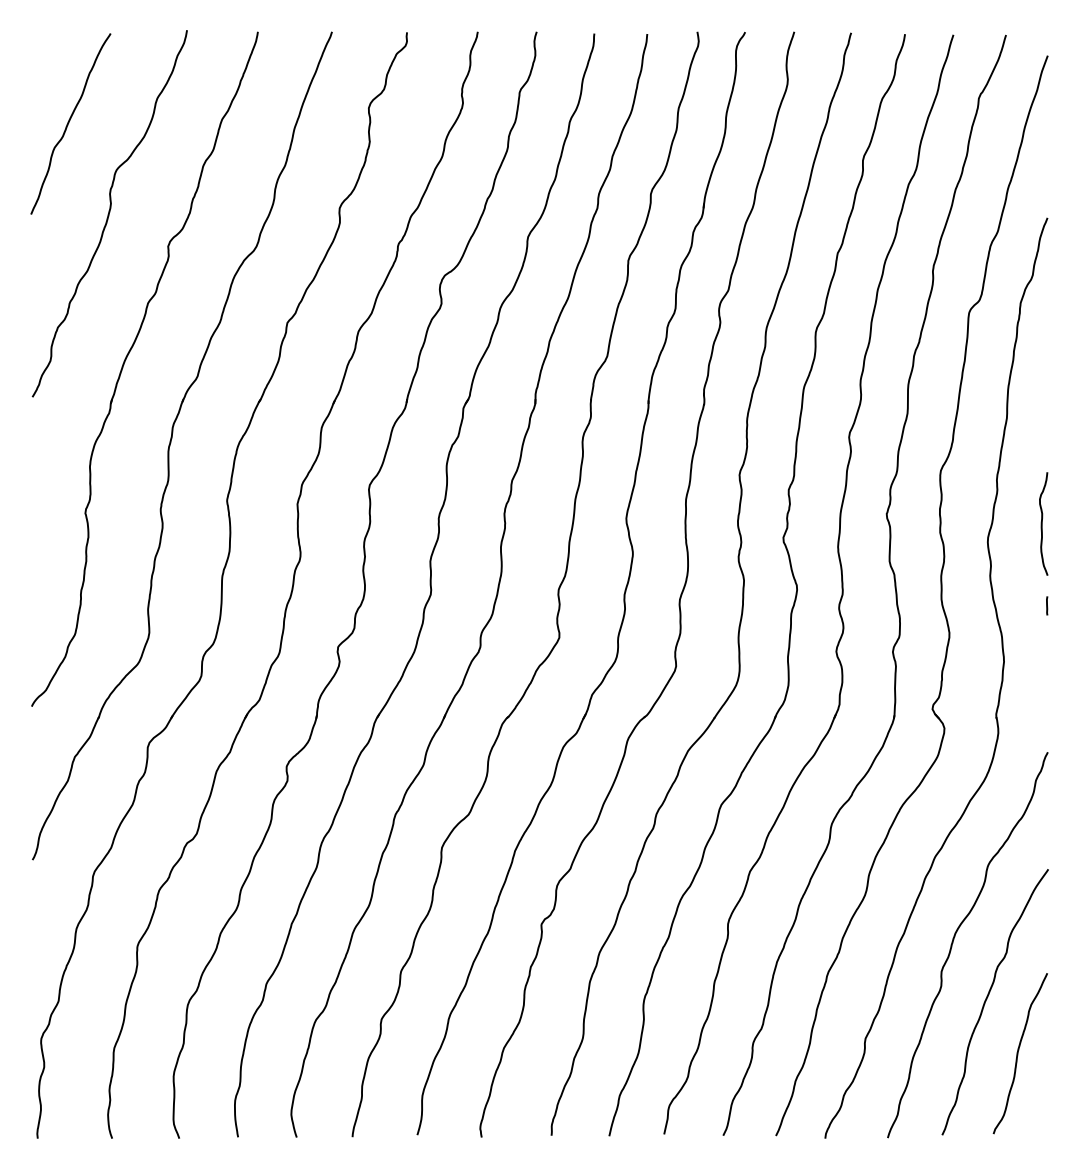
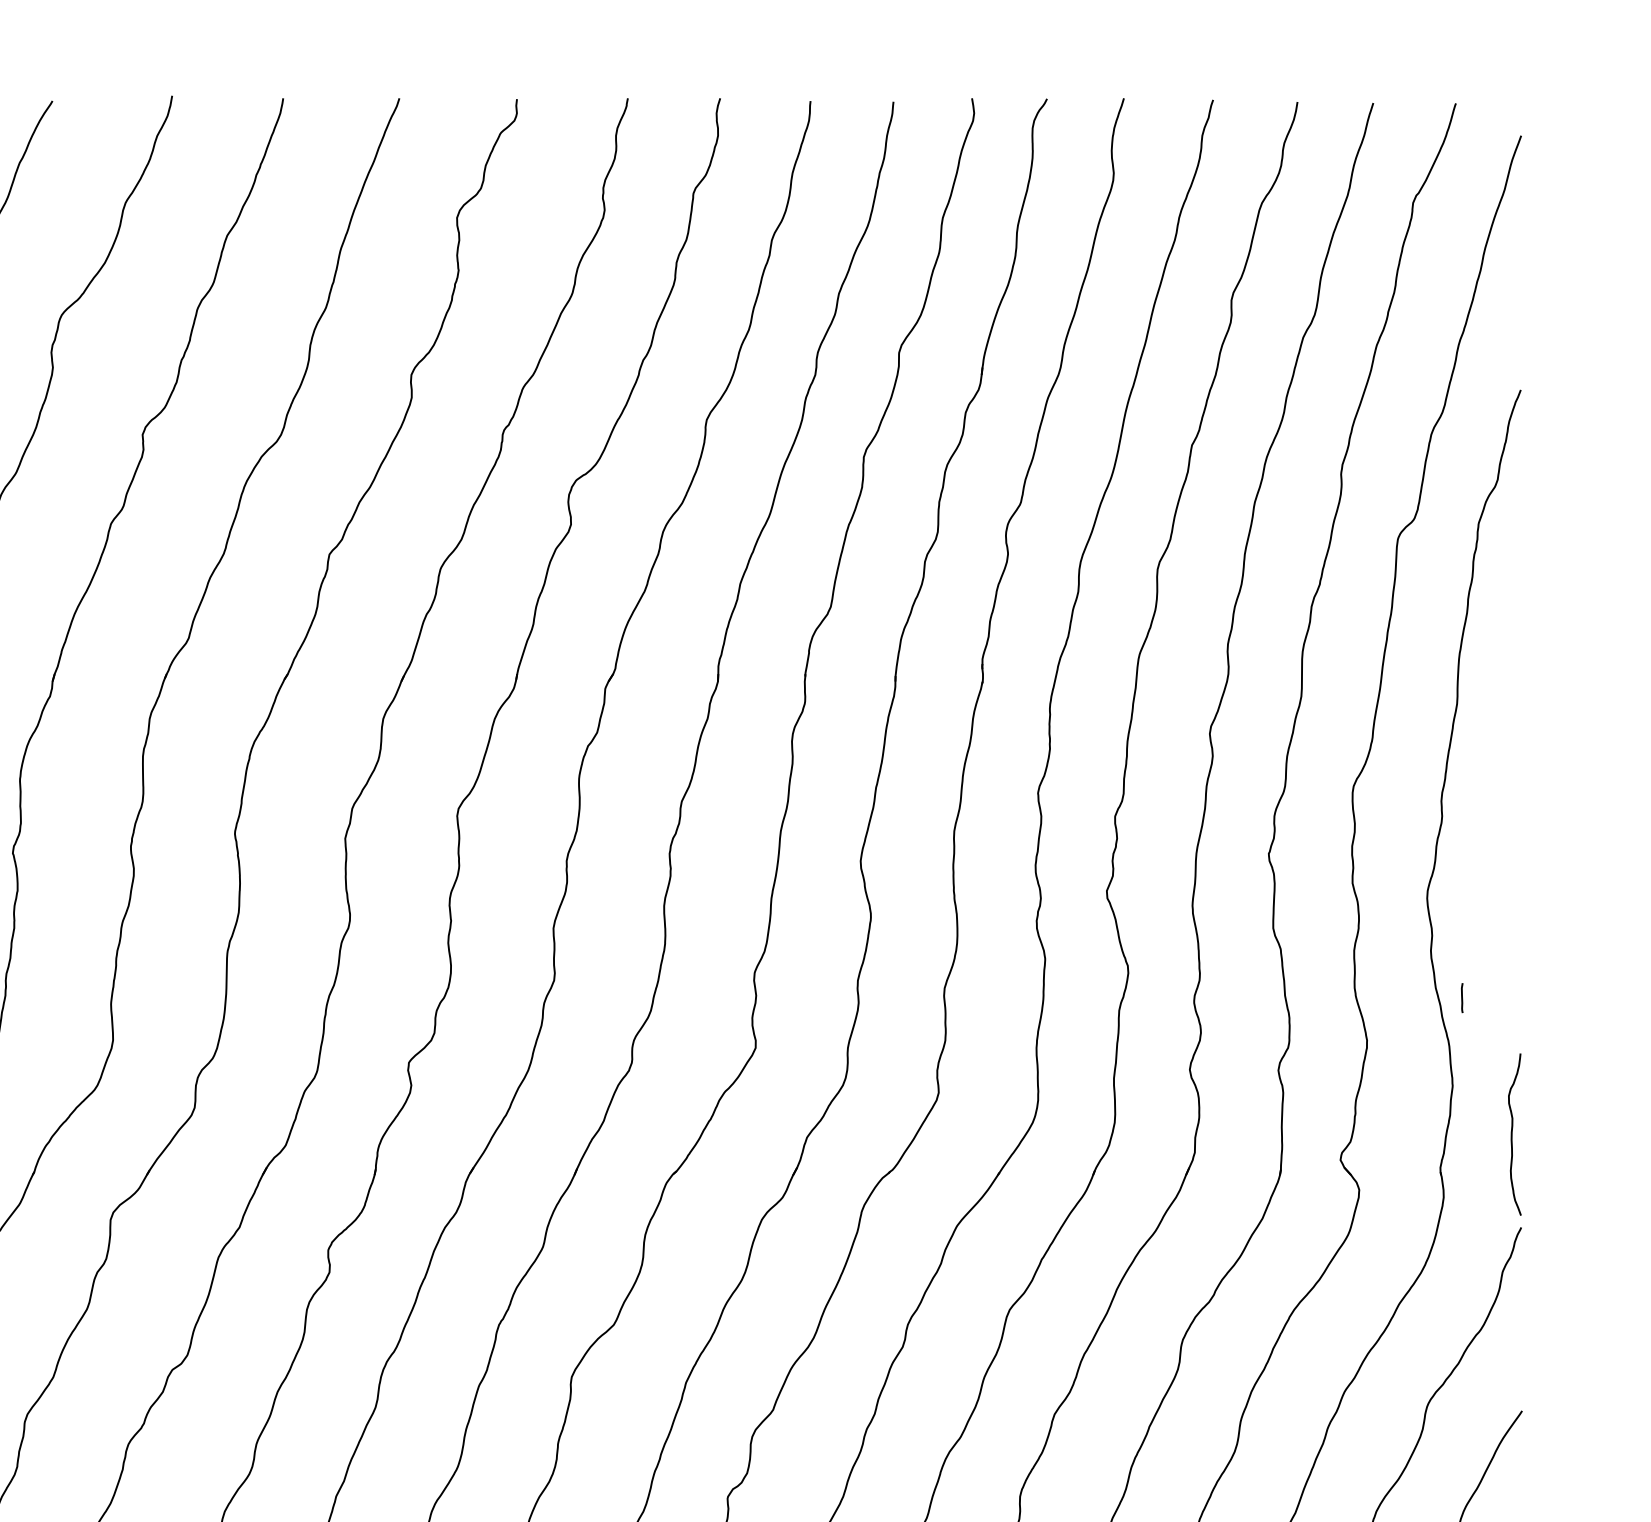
curve: (1042, 523) -> (1512, 1133), moved
line: (1047, 605) -> (1462, 997), moved

